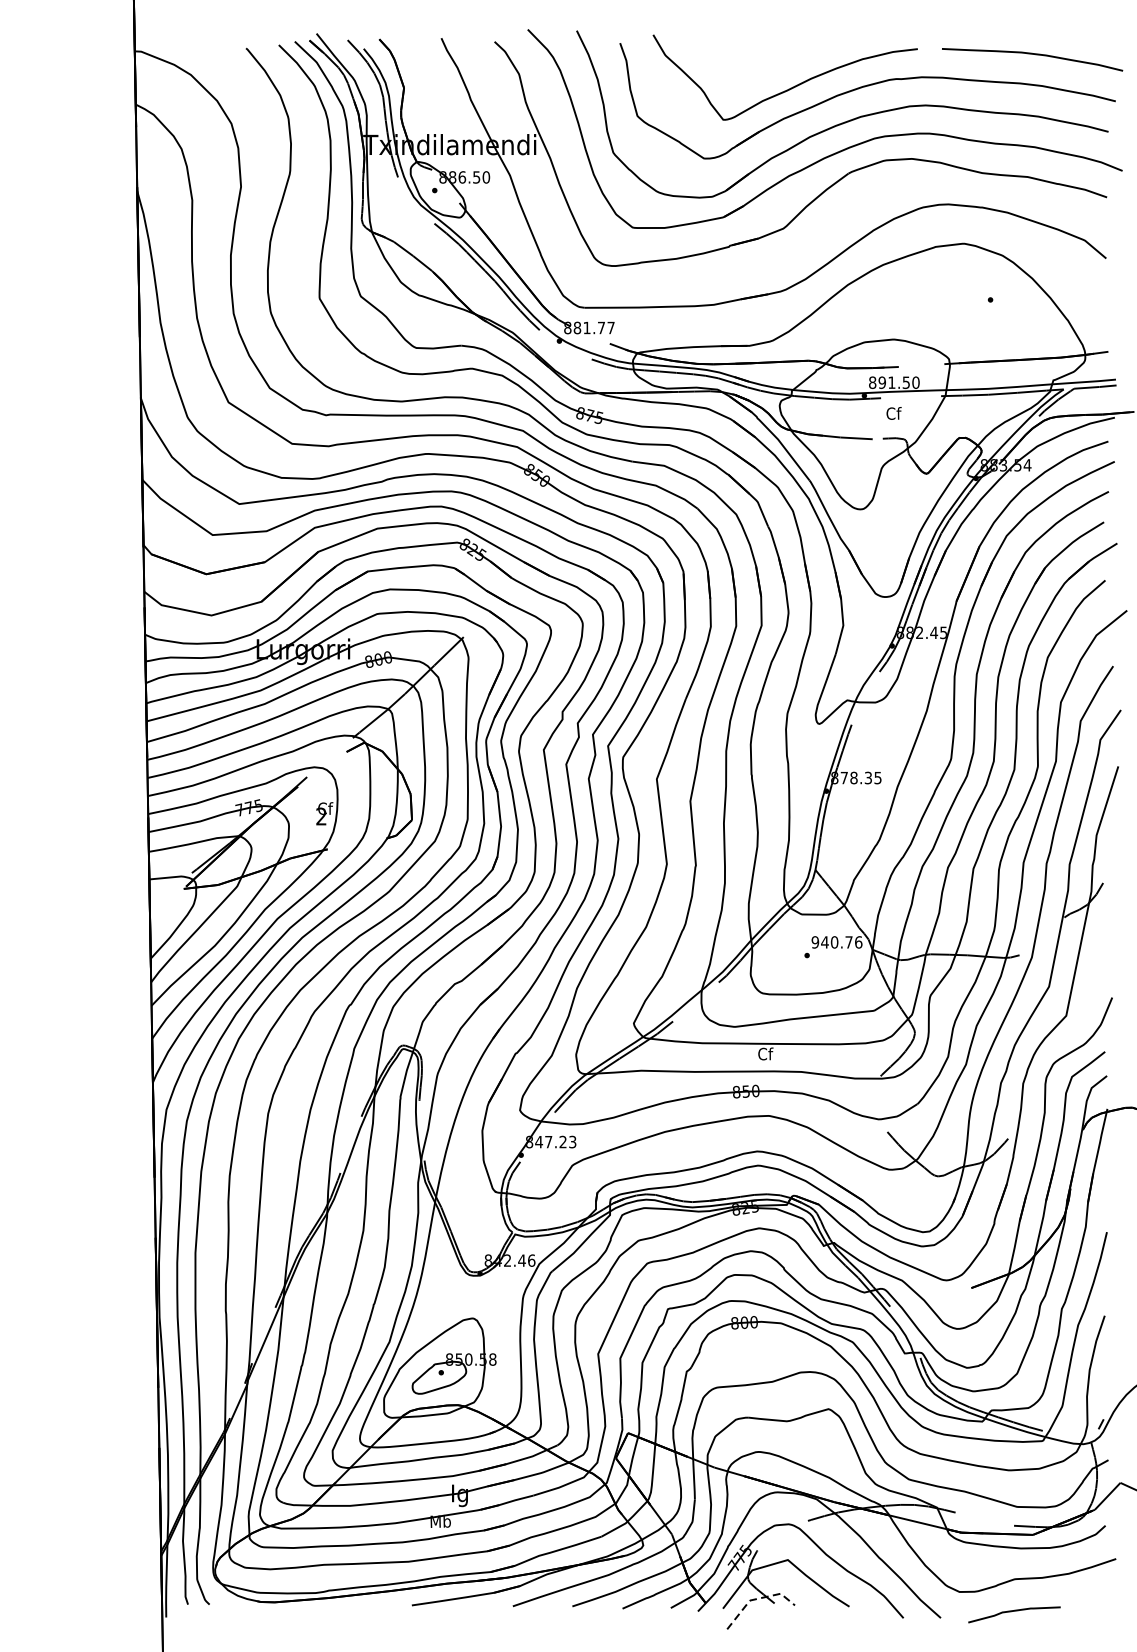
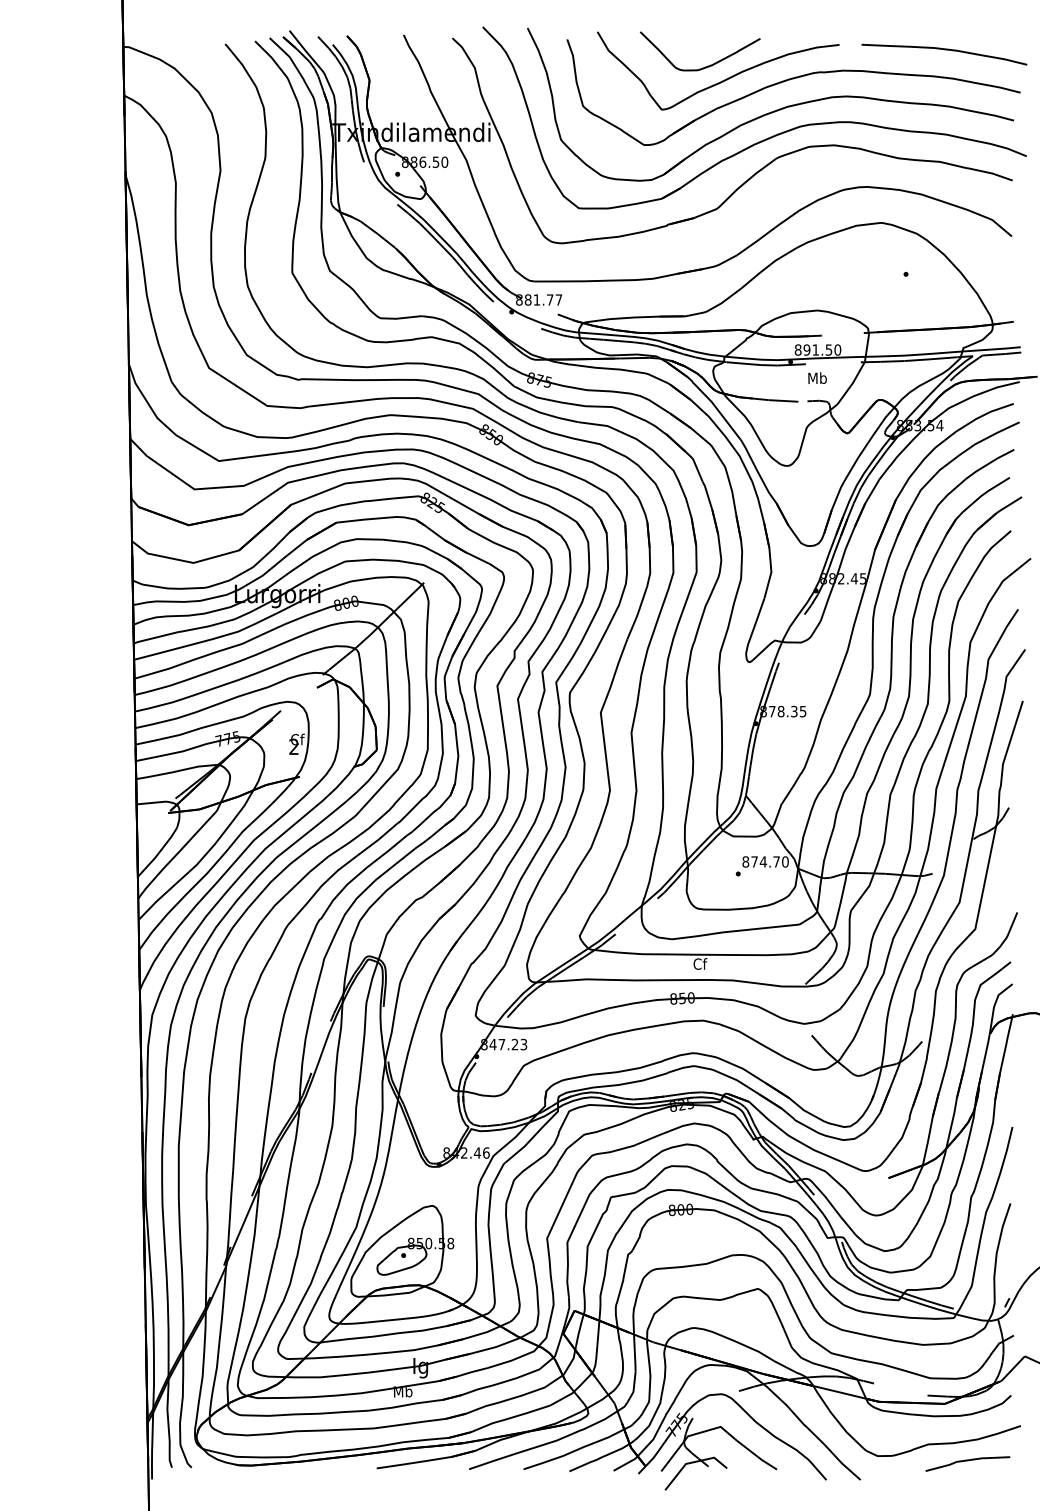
curve: (771, 72) -> (705, 66), added
text: (893, 413) -> (817, 378), Cf -> Mb
text: (836, 941) -> (765, 861), 940.76 -> 874.70
line: (756, 1598) -> (691, 1462), dashed -> solid
curve: (1014, 1612) -> (967, 1461), moved

